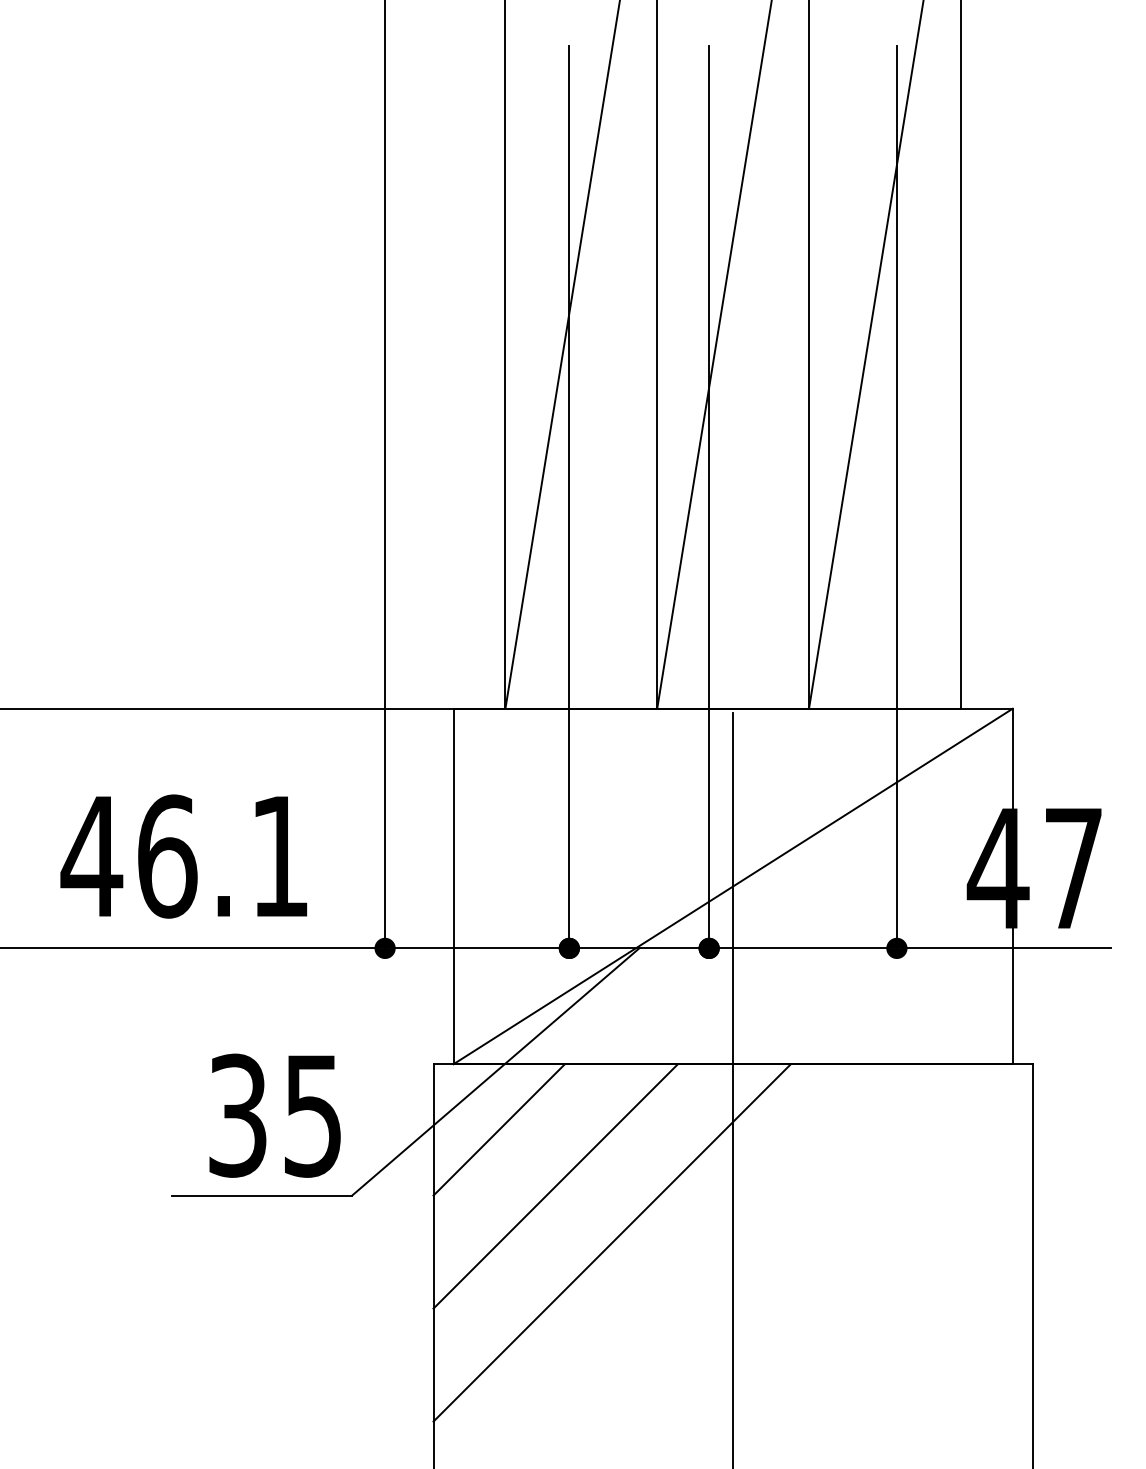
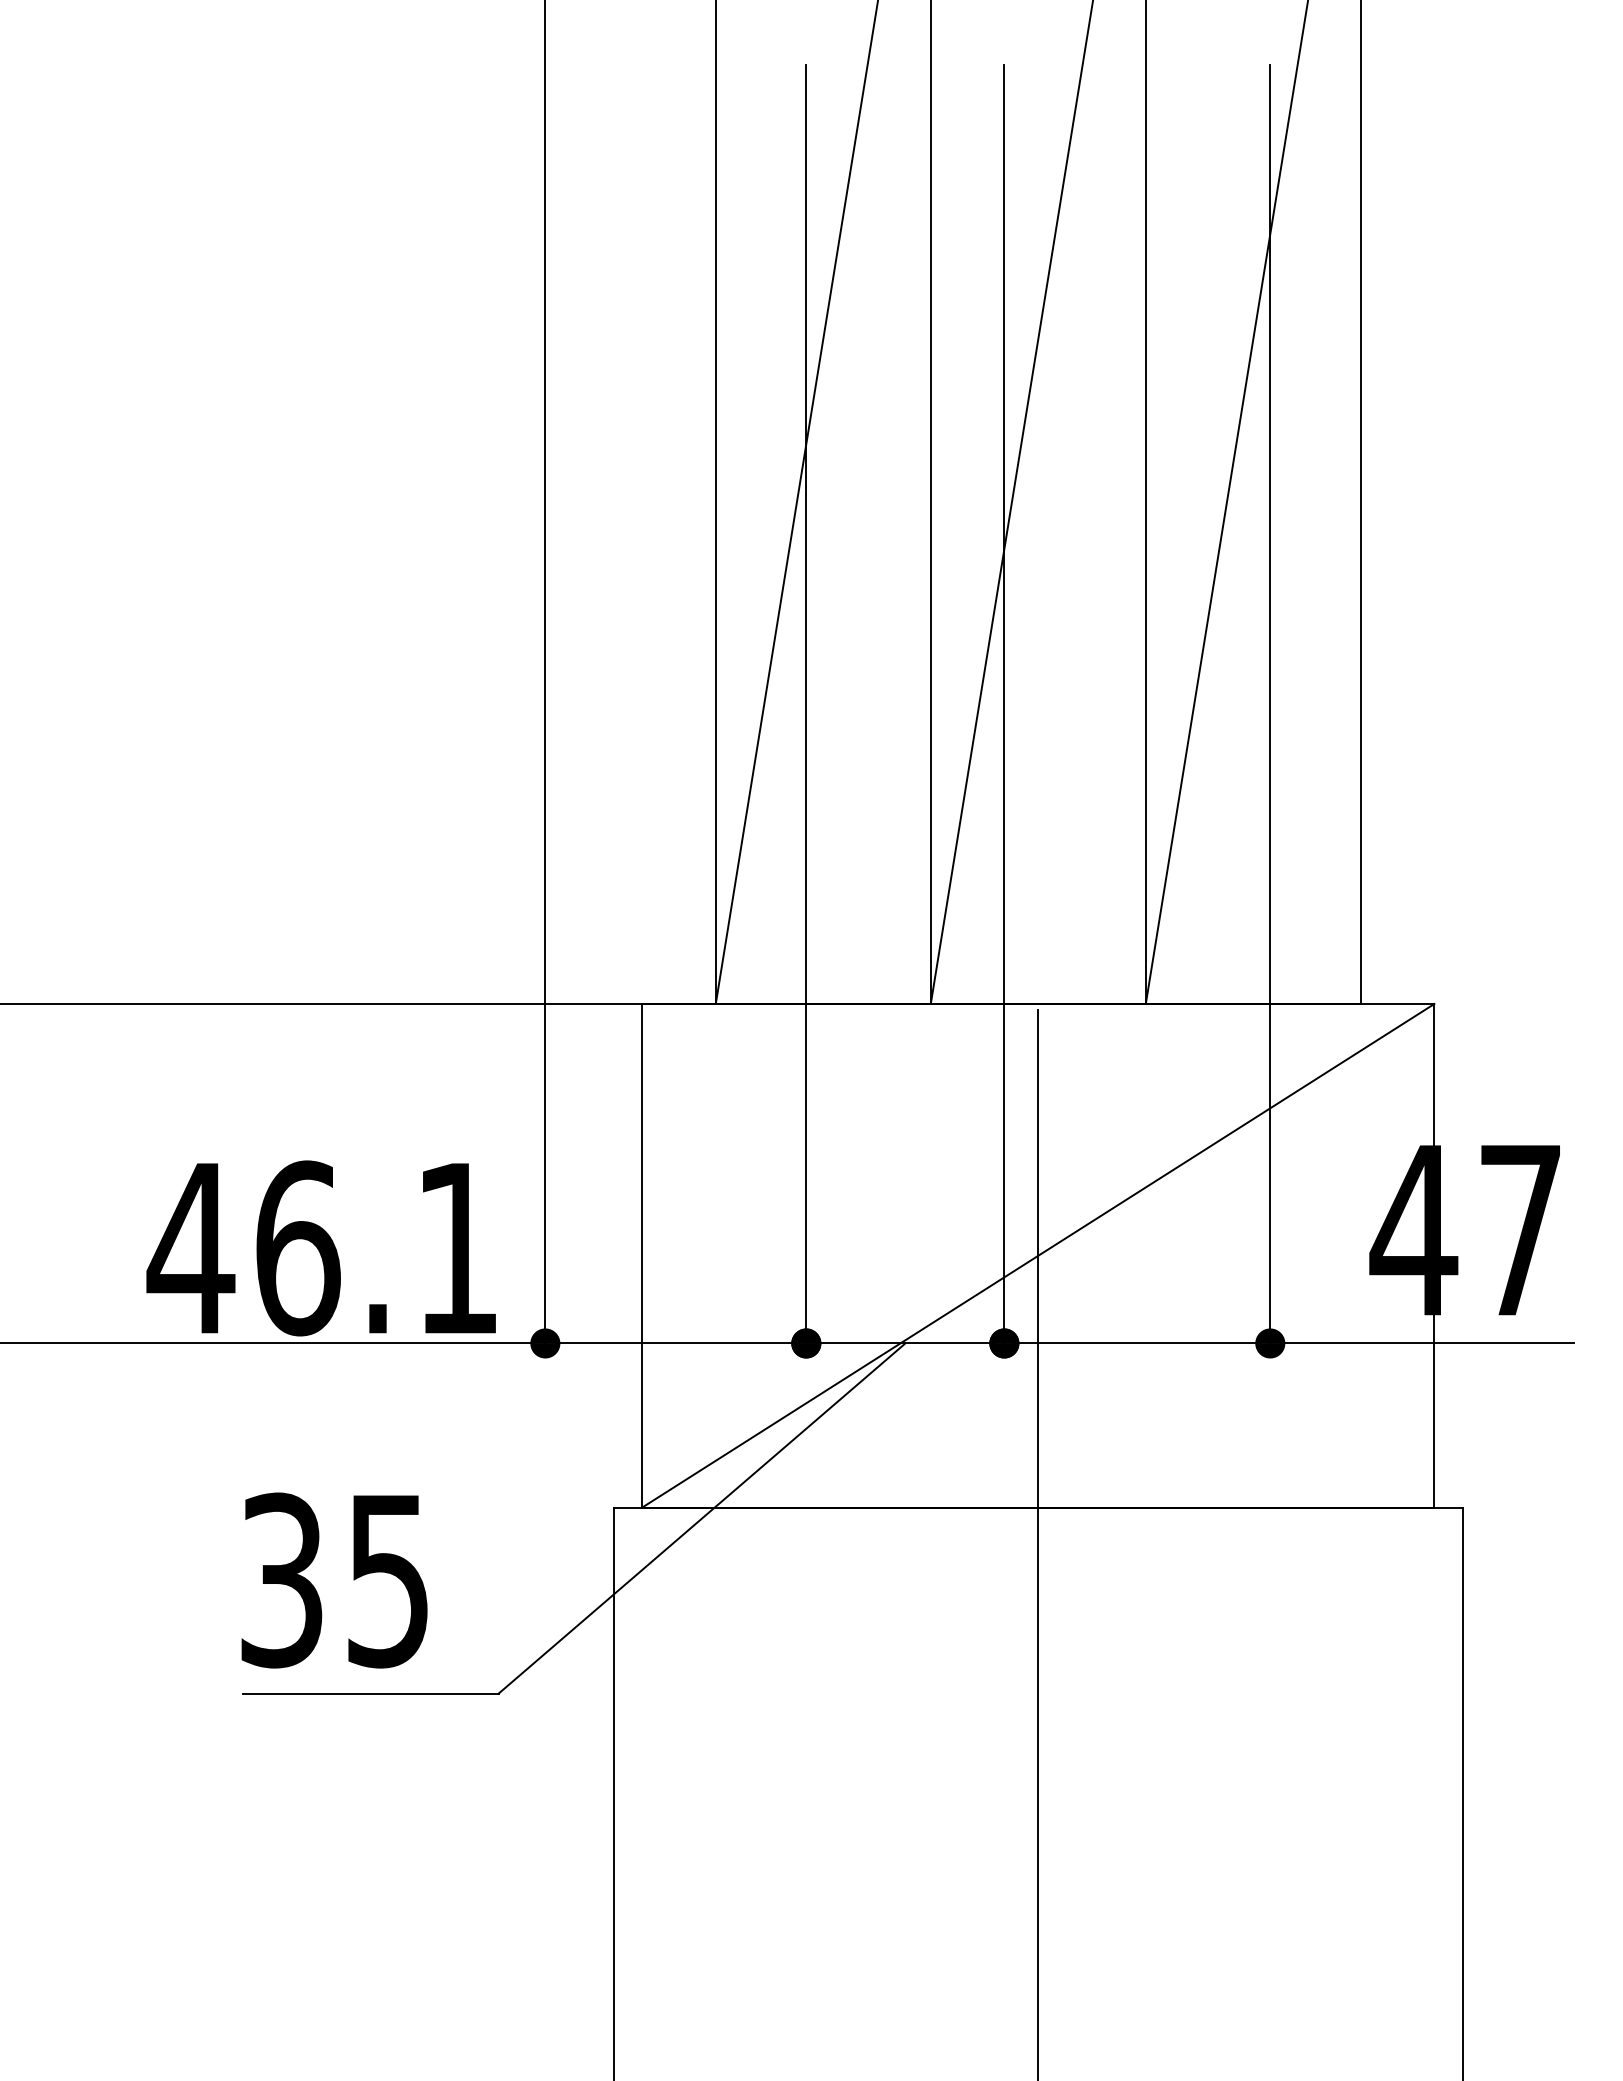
text: (183, 856) -> (320, 1248), moved
text: (275, 1115) -> (334, 1580), moved
line: (498, 1129) -> (706, 1600), removed
line: (555, 1186) -> (786, 1680), removed
line: (611, 1242) -> (866, 1760), removed

